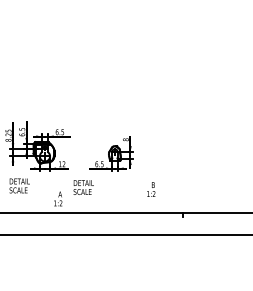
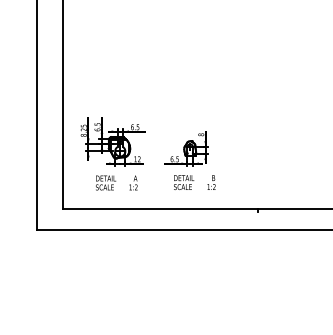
text: (20, 185) -> (106, 182), moved
text: (84, 187) -> (184, 182), moved
text: (151, 189) -> (211, 182), moved
text: (58, 198) -> (133, 182), moved

